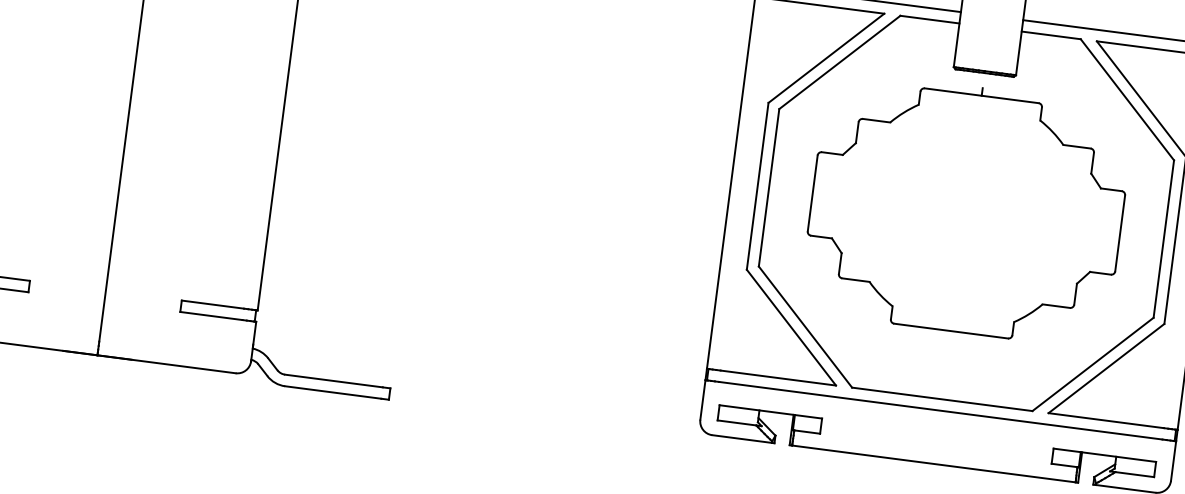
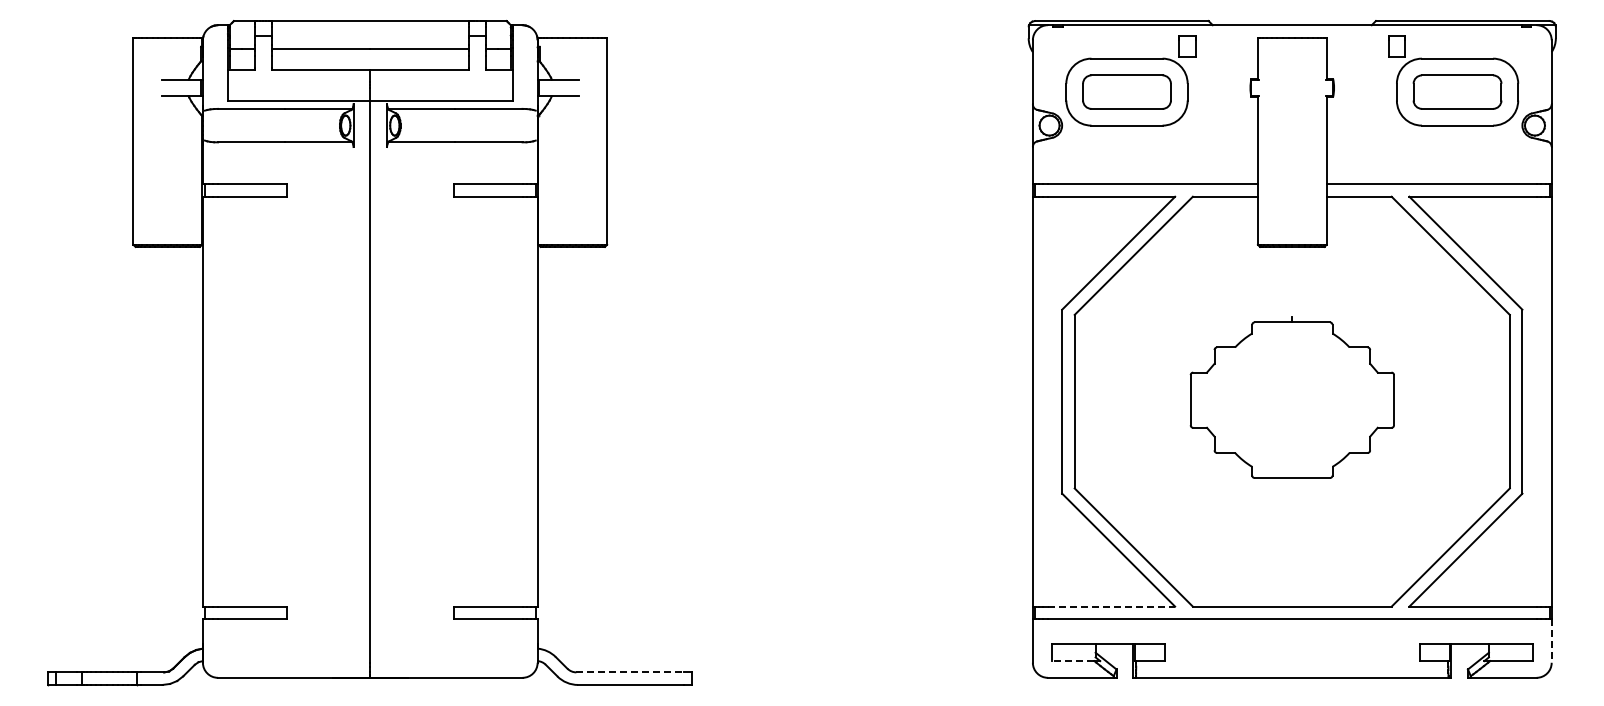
part: (967, 209) -> (1292, 397), size x0.6
line: (778, 377) -> (1111, 606), solid -> dashed
line: (334, 381) -> (630, 672), solid -> dashed
line: (736, 423) -> (1072, 661), solid -> dashed
line: (1173, 460) -> (1551, 640), solid -> dashed

